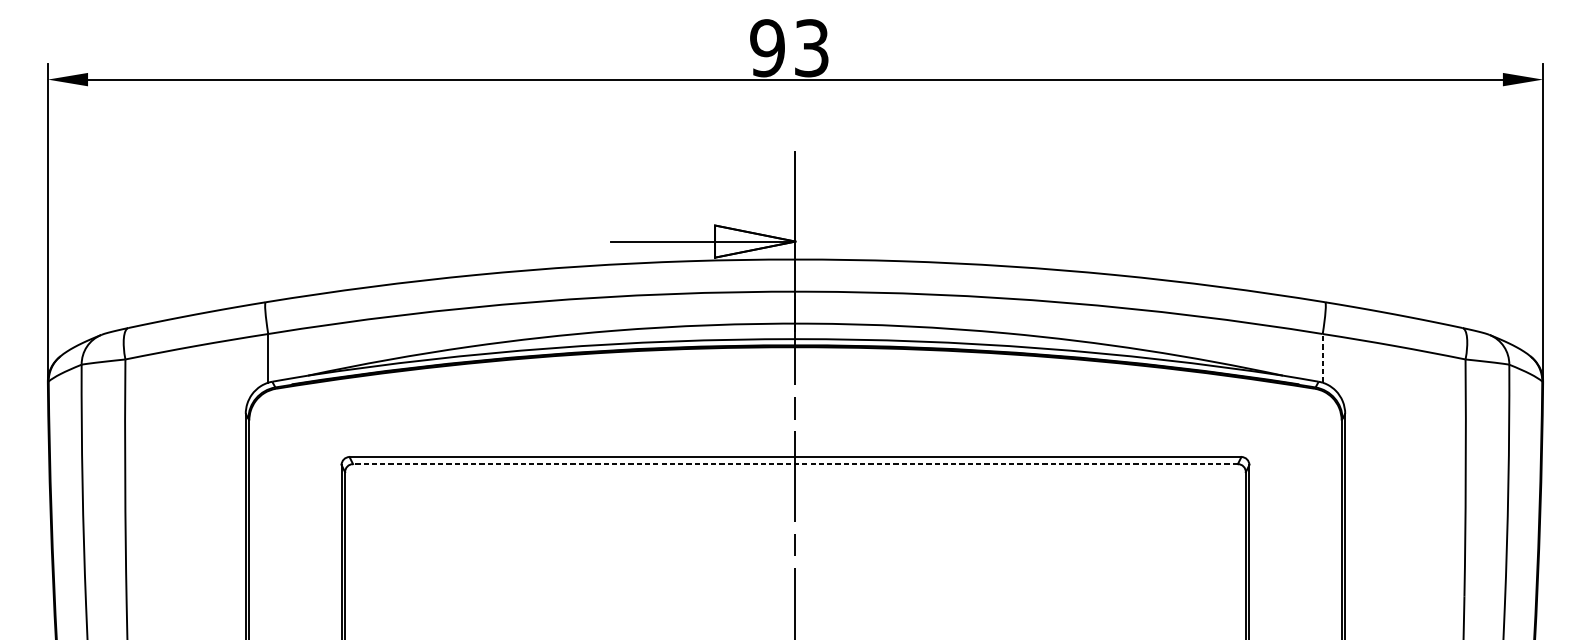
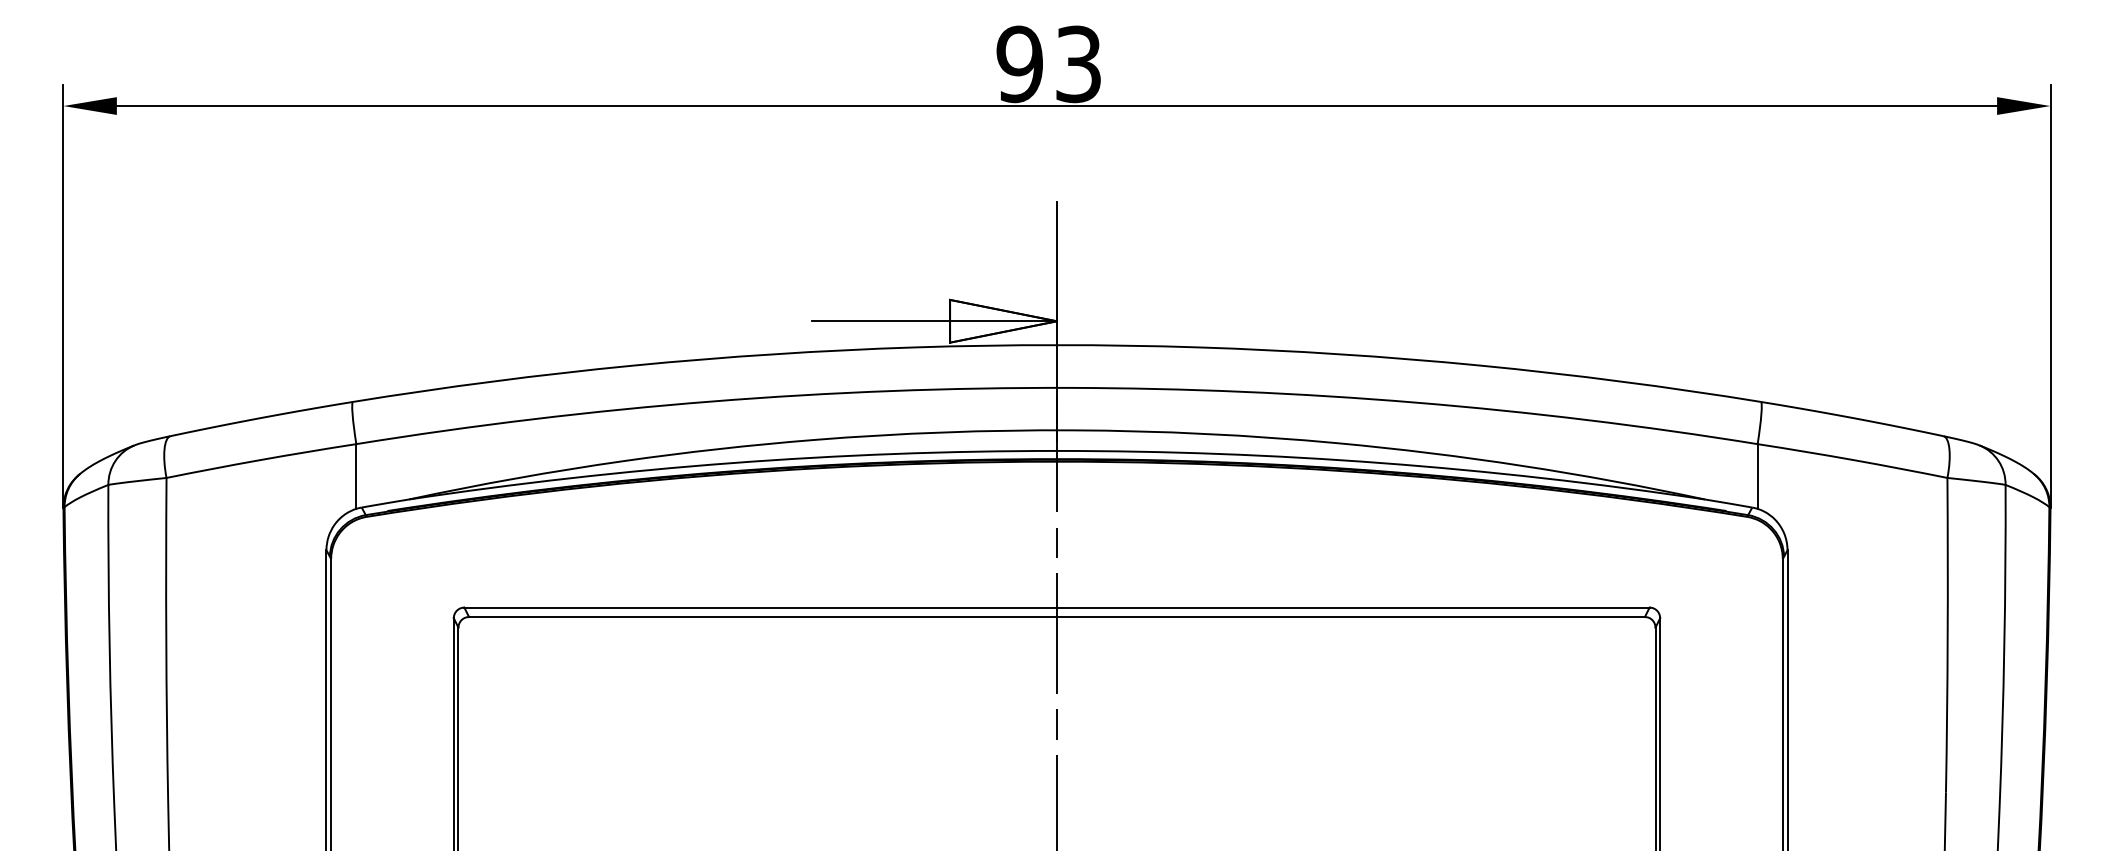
line: (1322, 358) -> (1757, 476), dashed -> solid
line: (795, 464) -> (1056, 617), dashed -> solid

